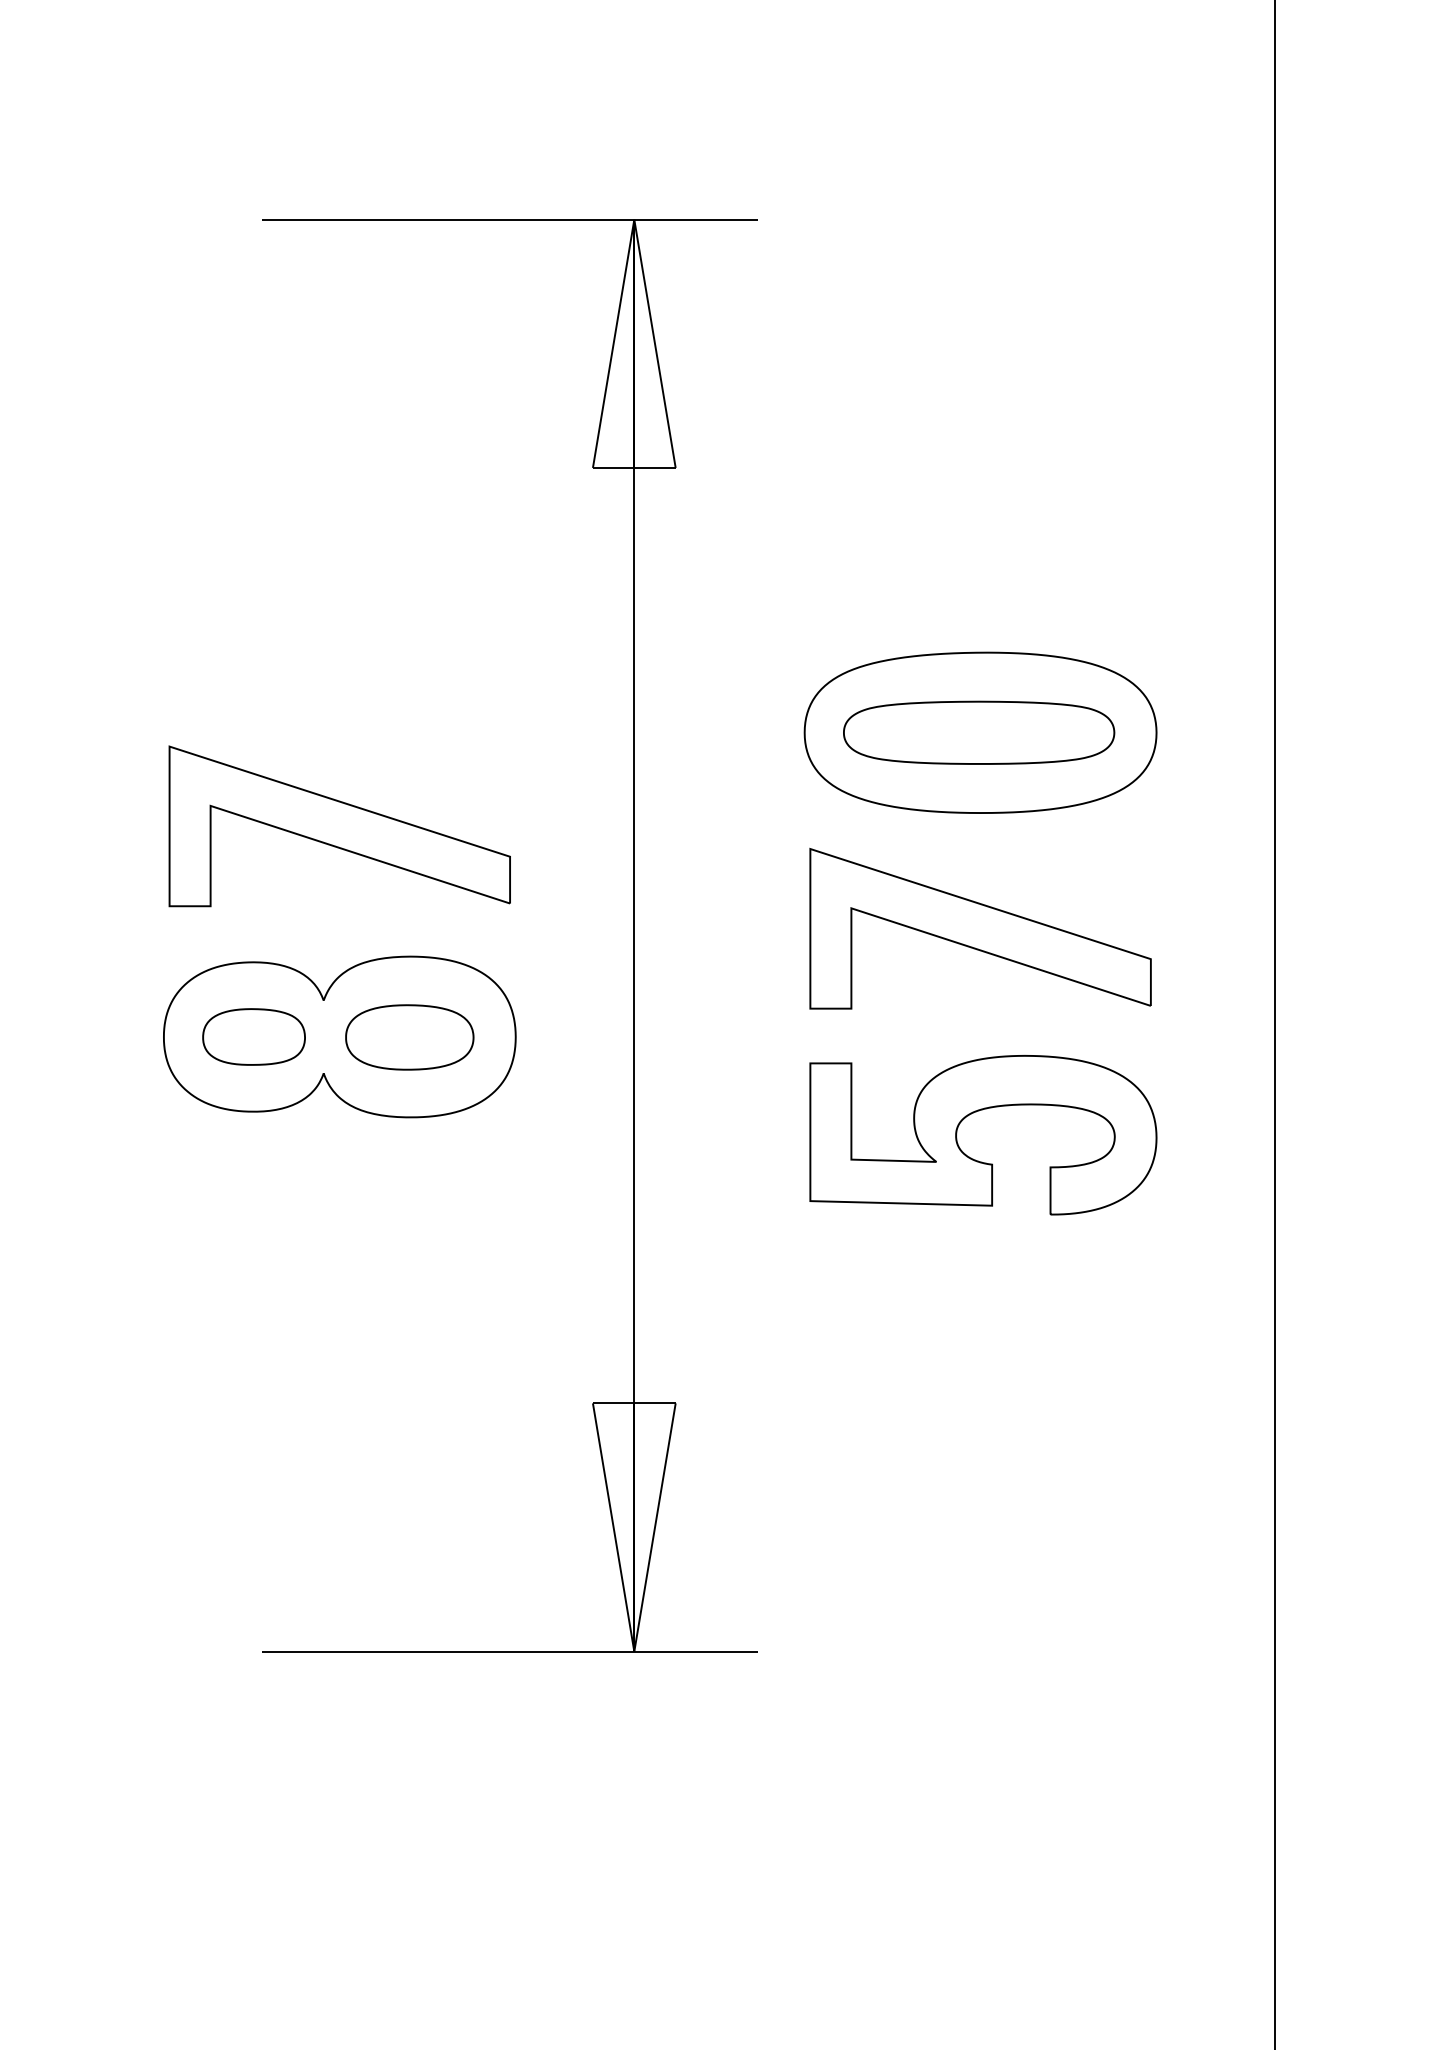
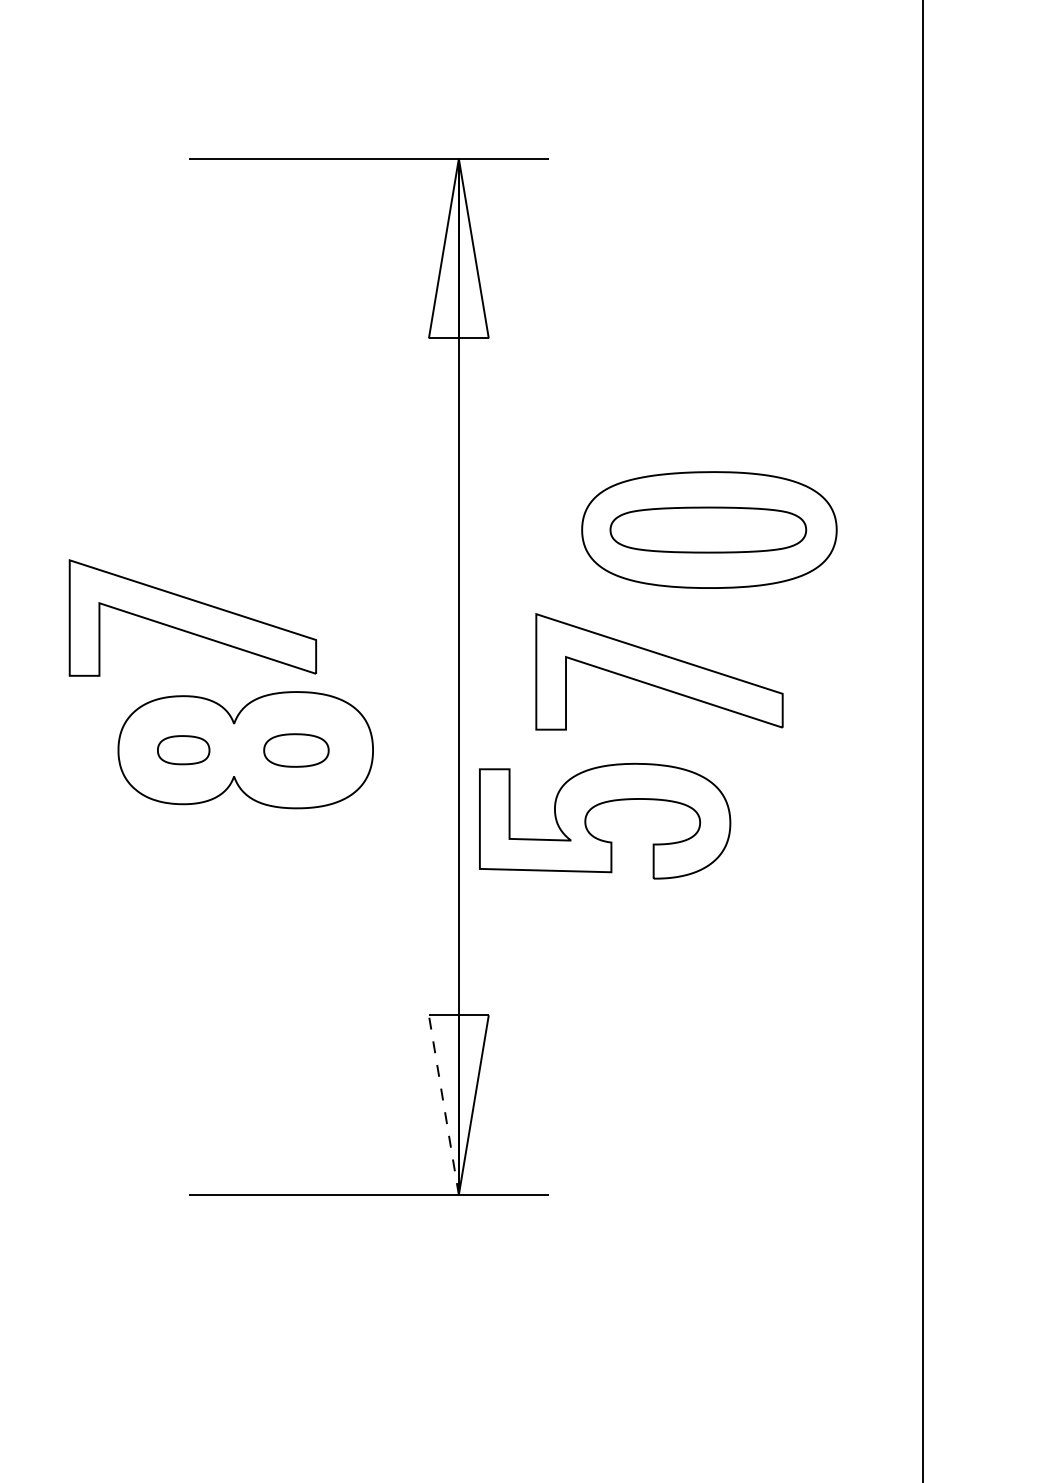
part: (339, 826) -> (192, 618), moved
part: (980, 928) -> (659, 671), moved
part: (253, 1036) -> (183, 749), size x0.7
part: (409, 1037) -> (296, 750), size x0.7
part: (976, 1112) -> (600, 804), moved
line: (613, 1527) -> (443, 1105), solid -> dashed

